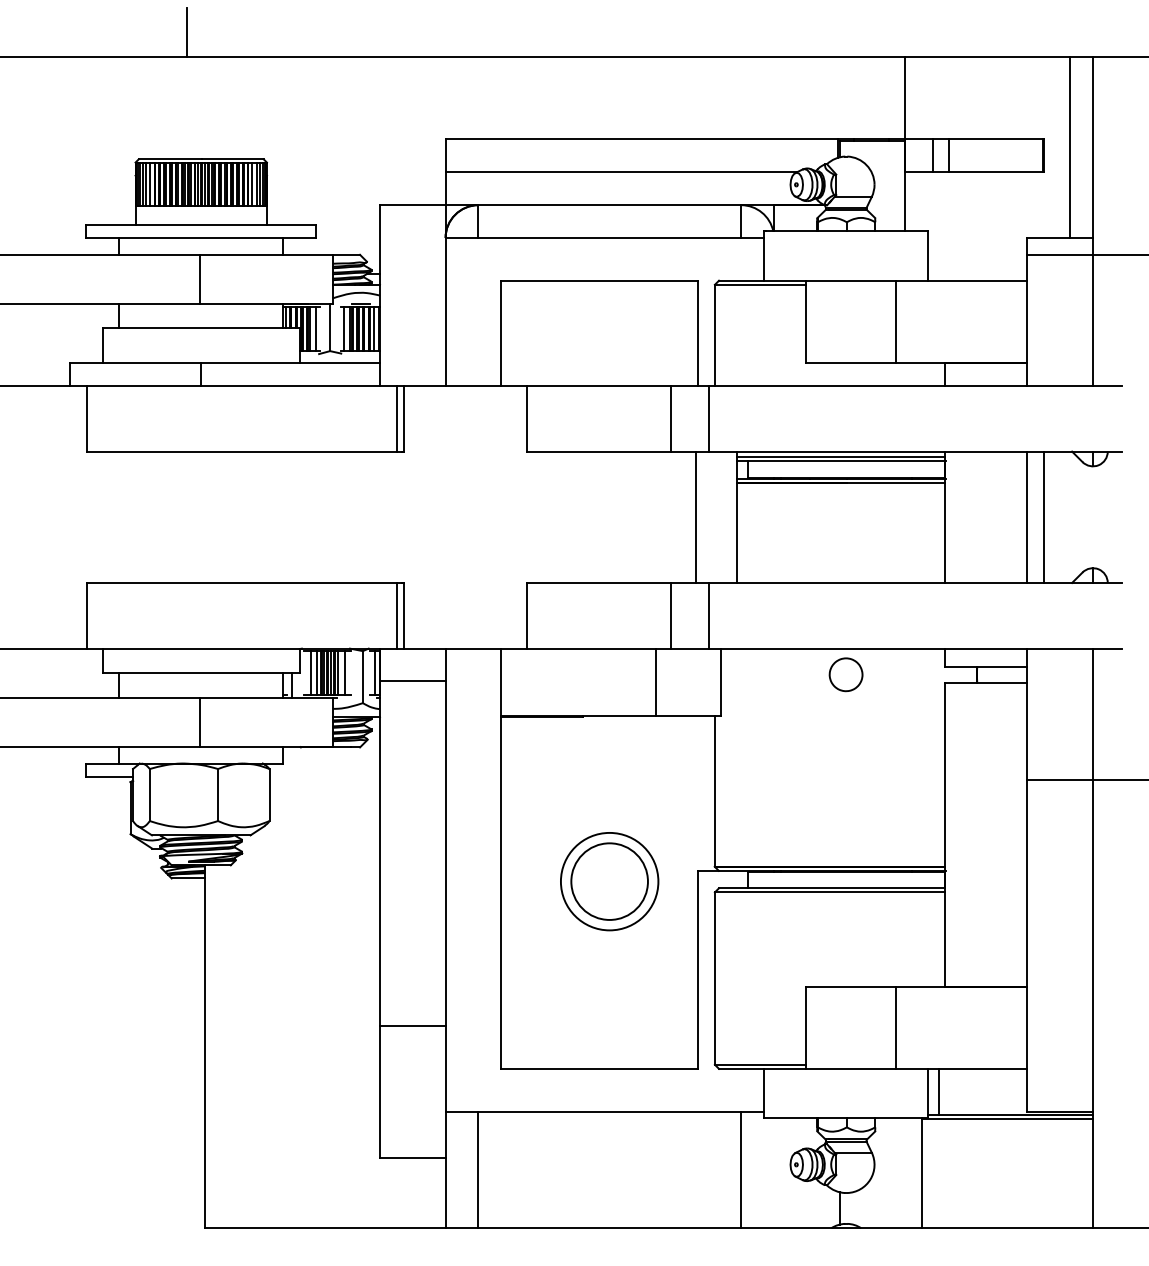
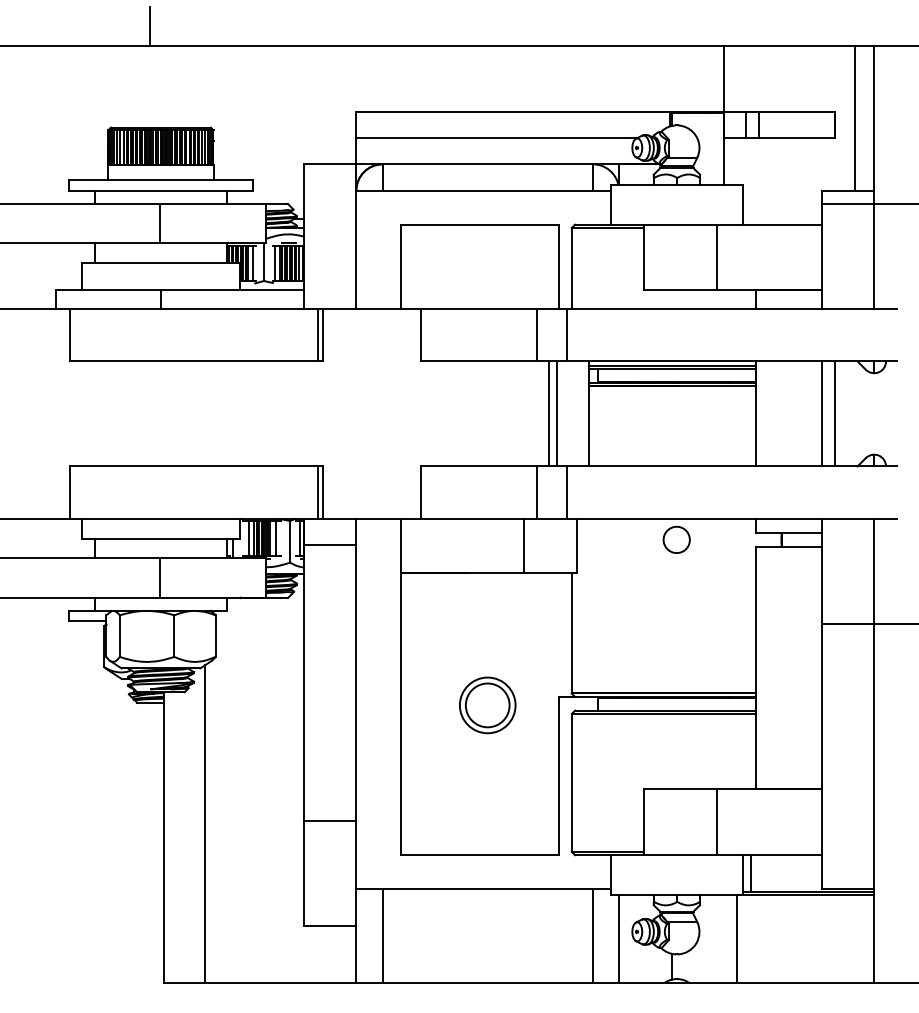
line: (687, 516) -> (549, 413), added
part: (609, 881) -> (487, 705), size x0.71
line: (256, 1029) -> (205, 823), added
line: (774, 1173) -> (619, 938), added

